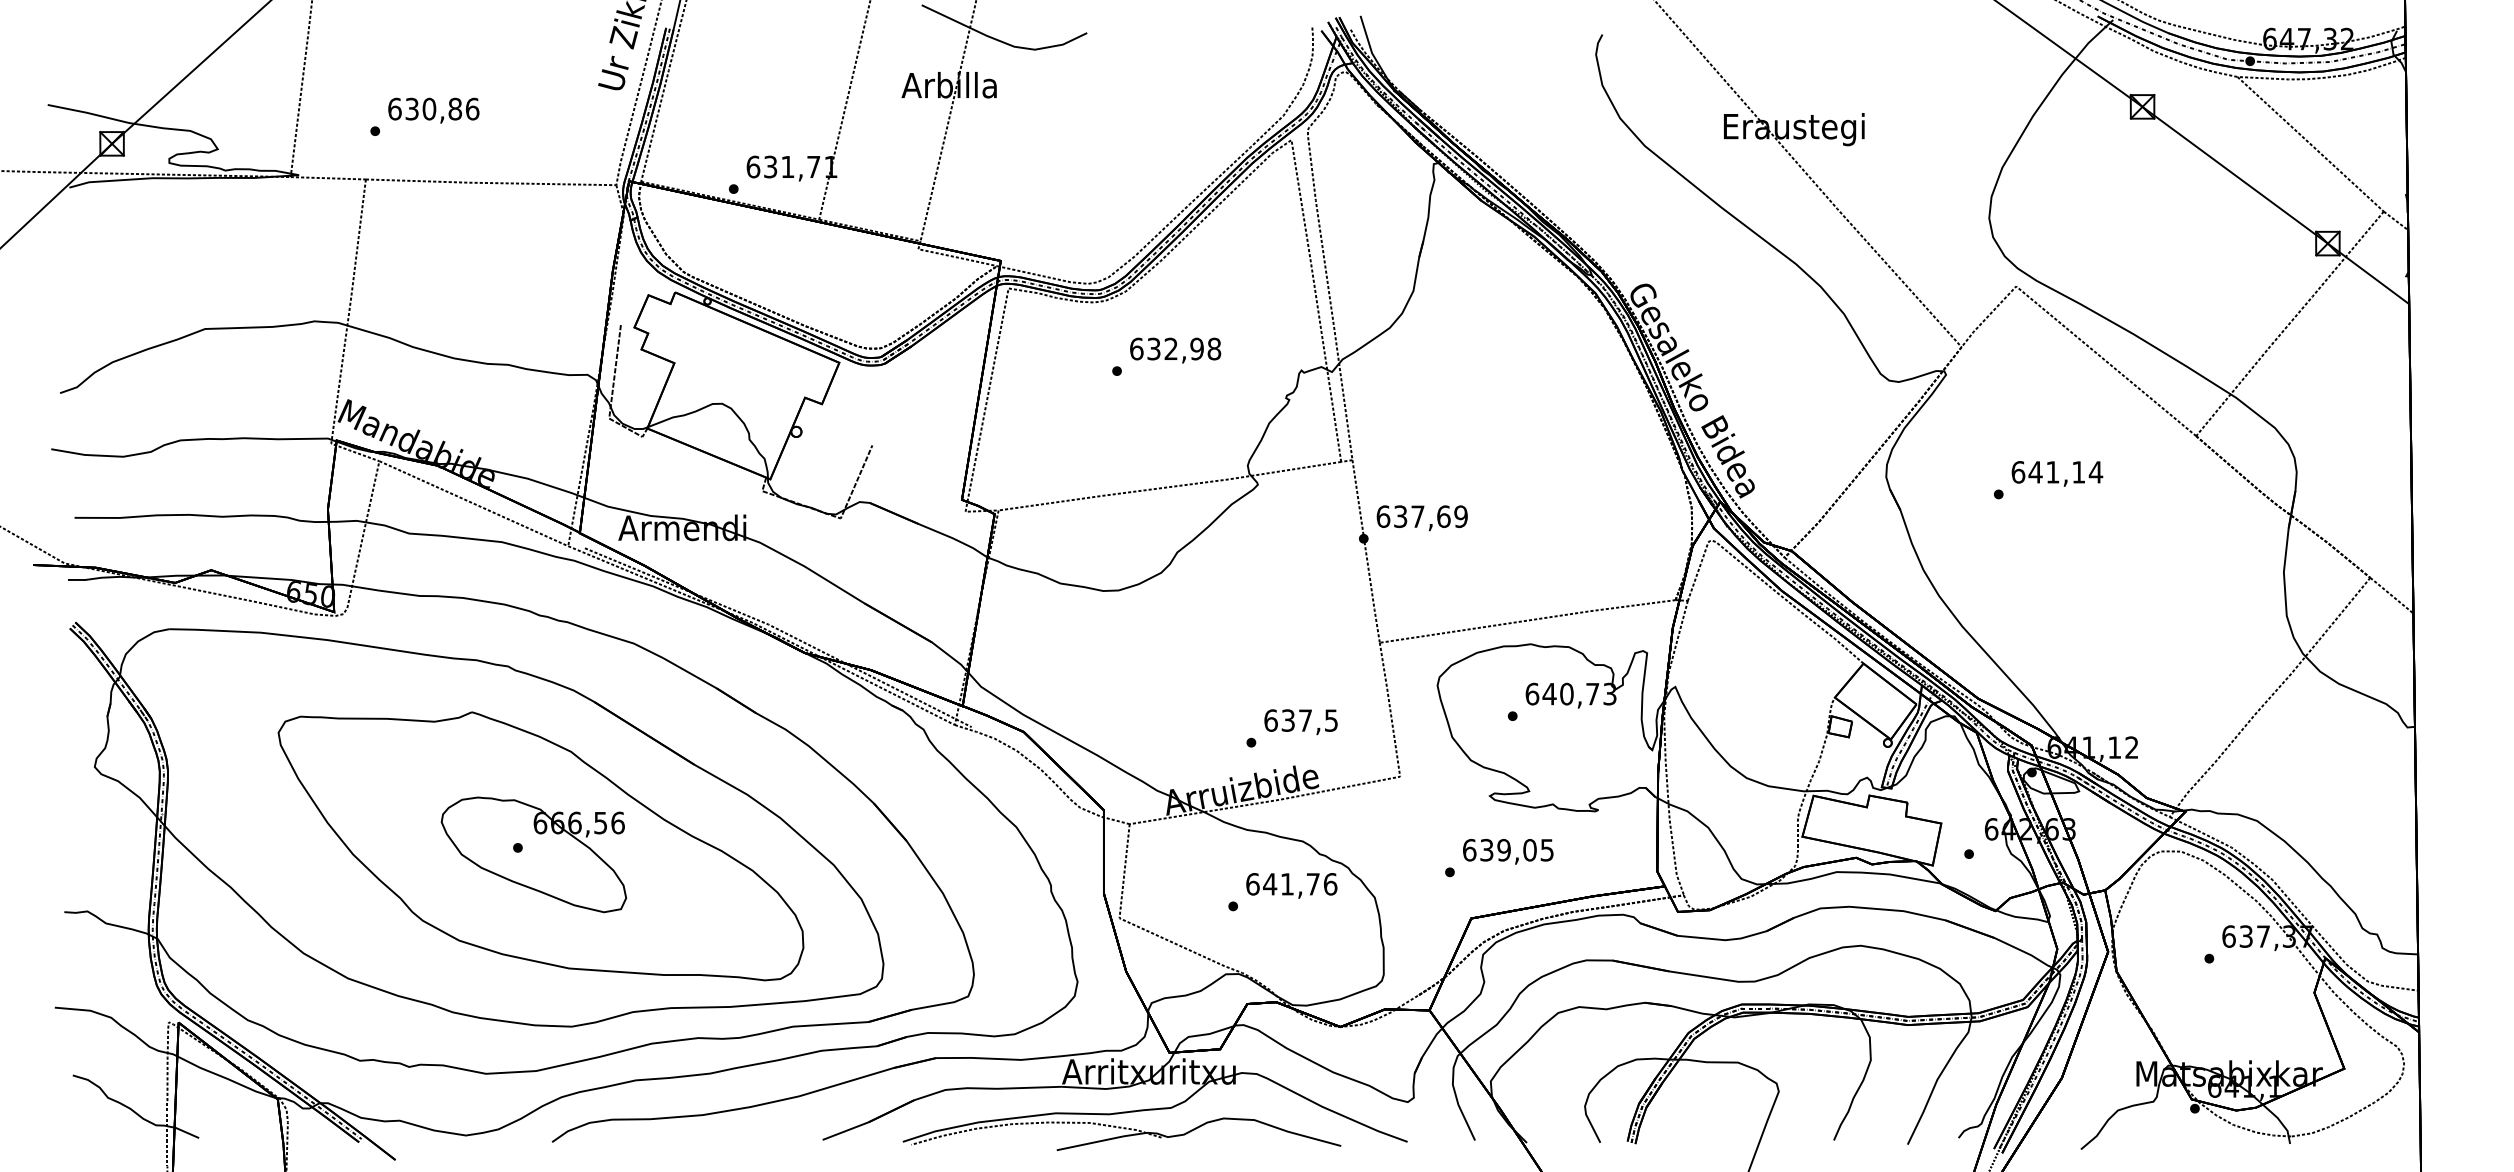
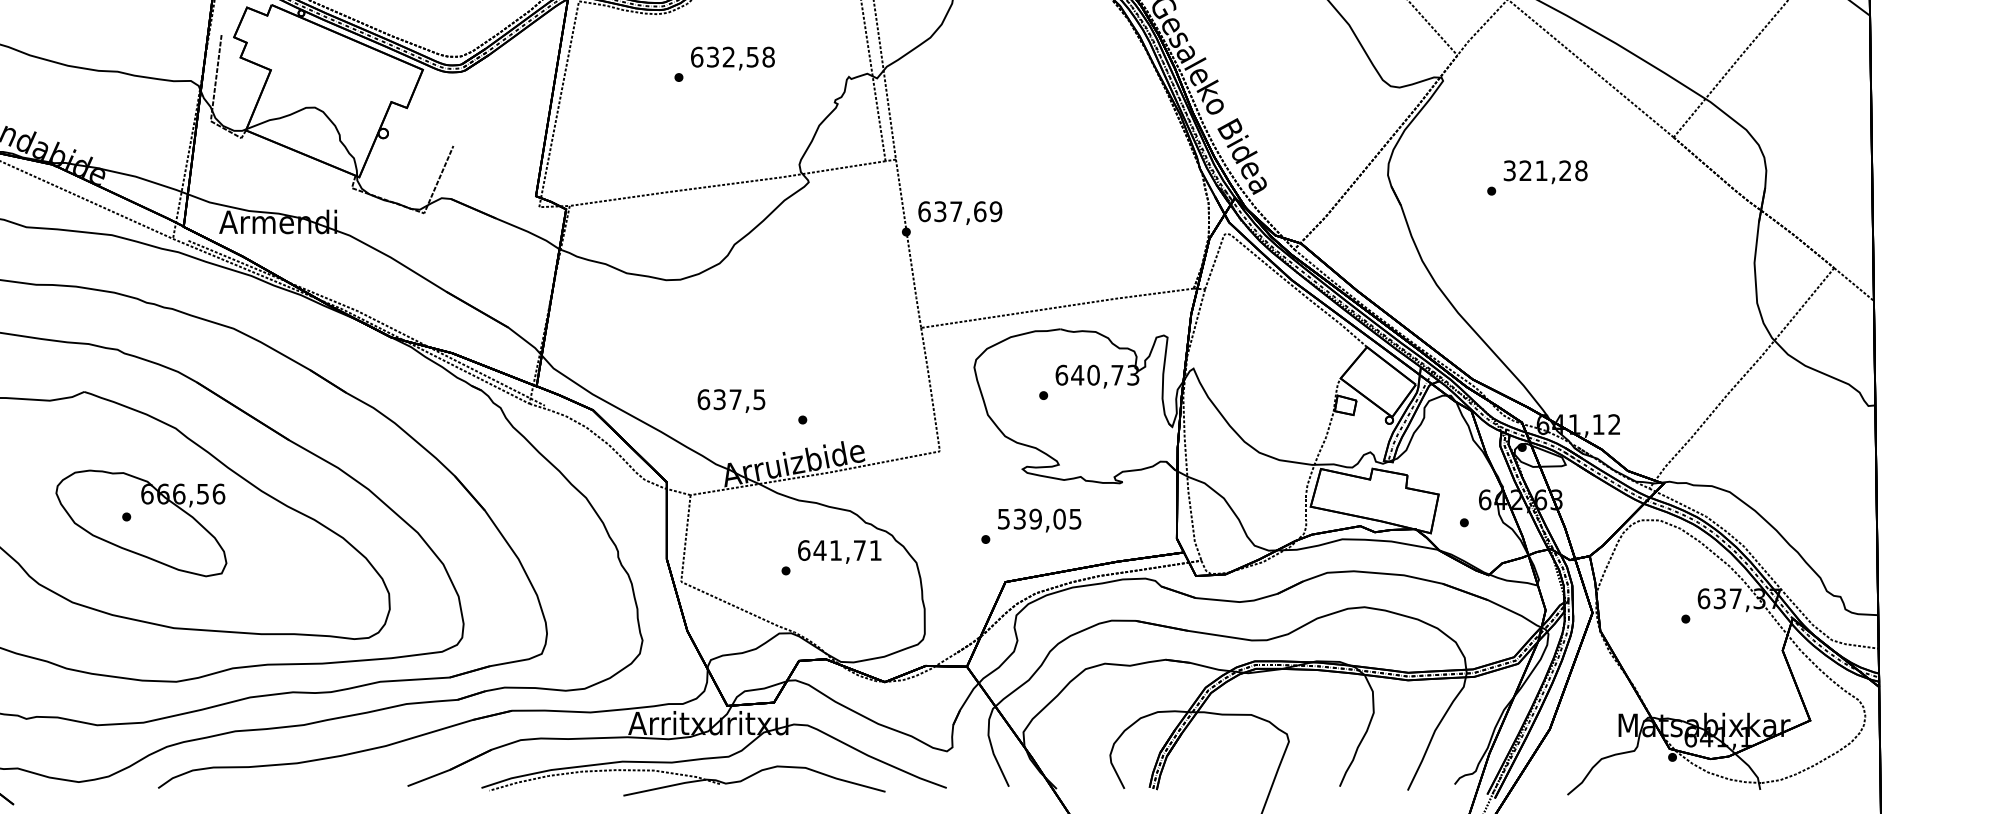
text: (1196, 348) -> (752, 56), 632,98 -> 632,58
text: (2057, 472) -> (1545, 170), 641,14 -> 321,28
text: (1300, 722) -> (730, 401), moved
text: (1469, 849) -> (1003, 518), 639,05 -> 539,05
text: (1330, 884) -> (875, 550), 641,76 -> 641,71

